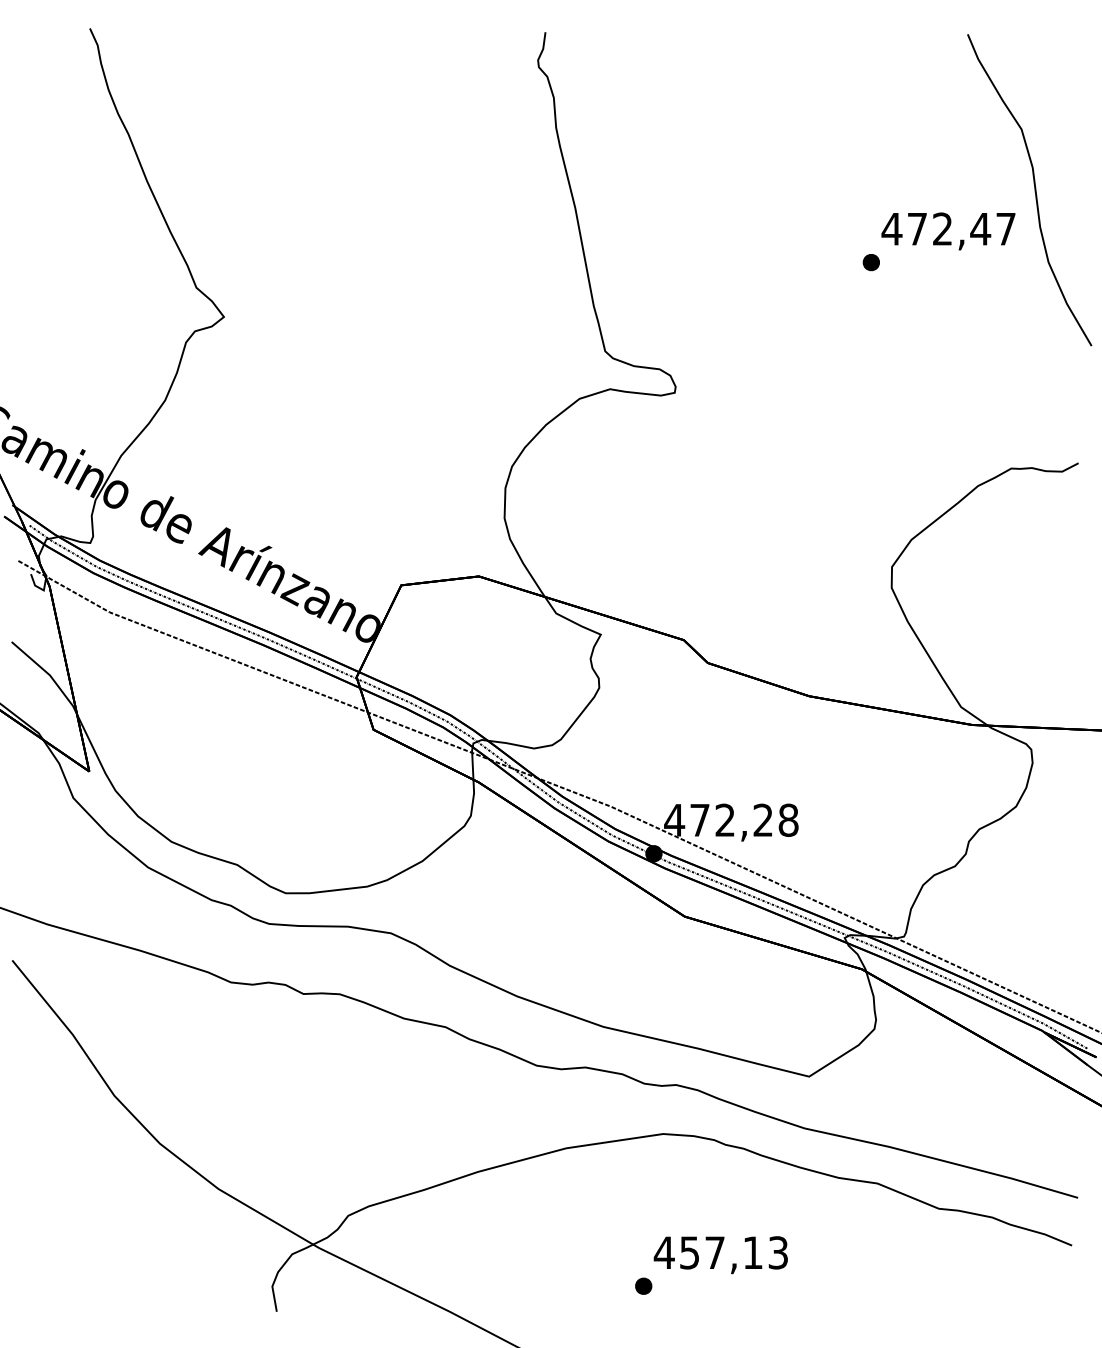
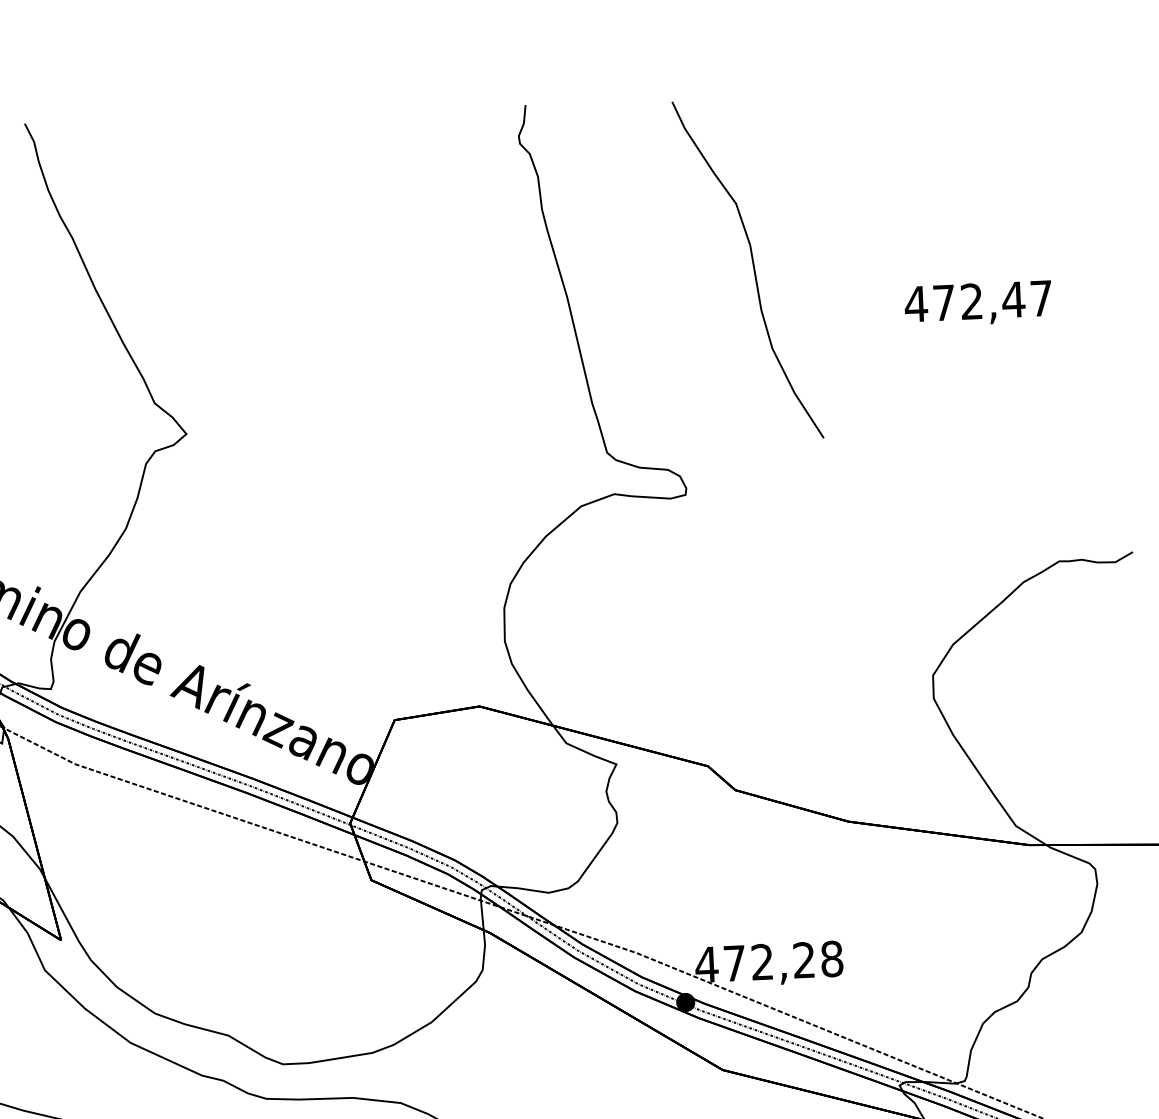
curve: (1034, 190) -> (753, 270), moved
part: (870, 262) -> (894, 341), removed

